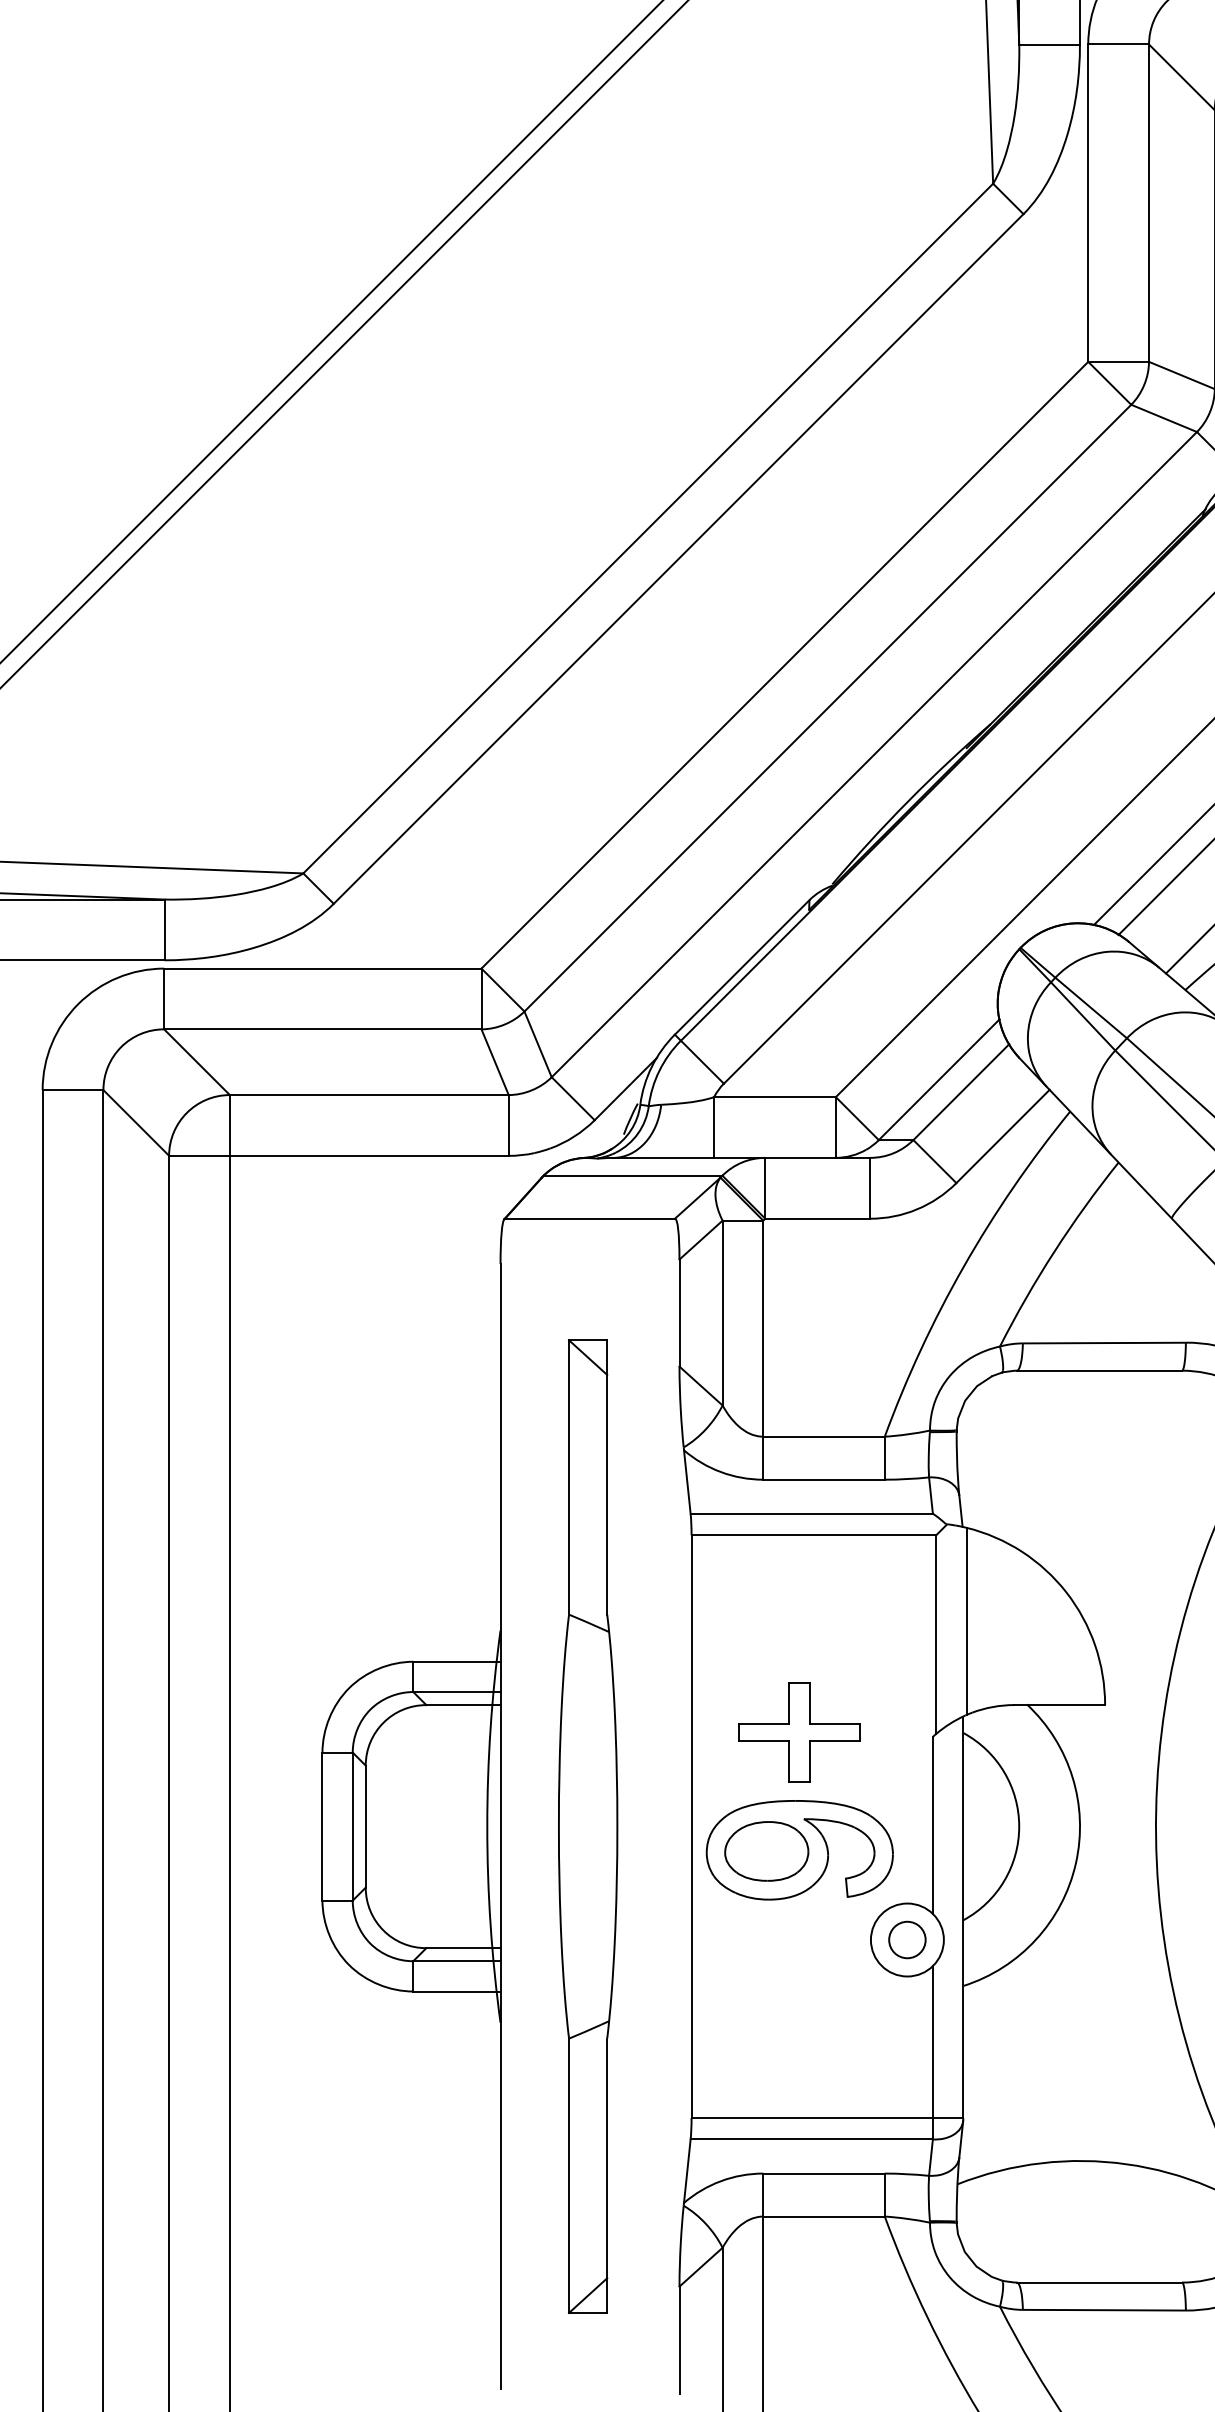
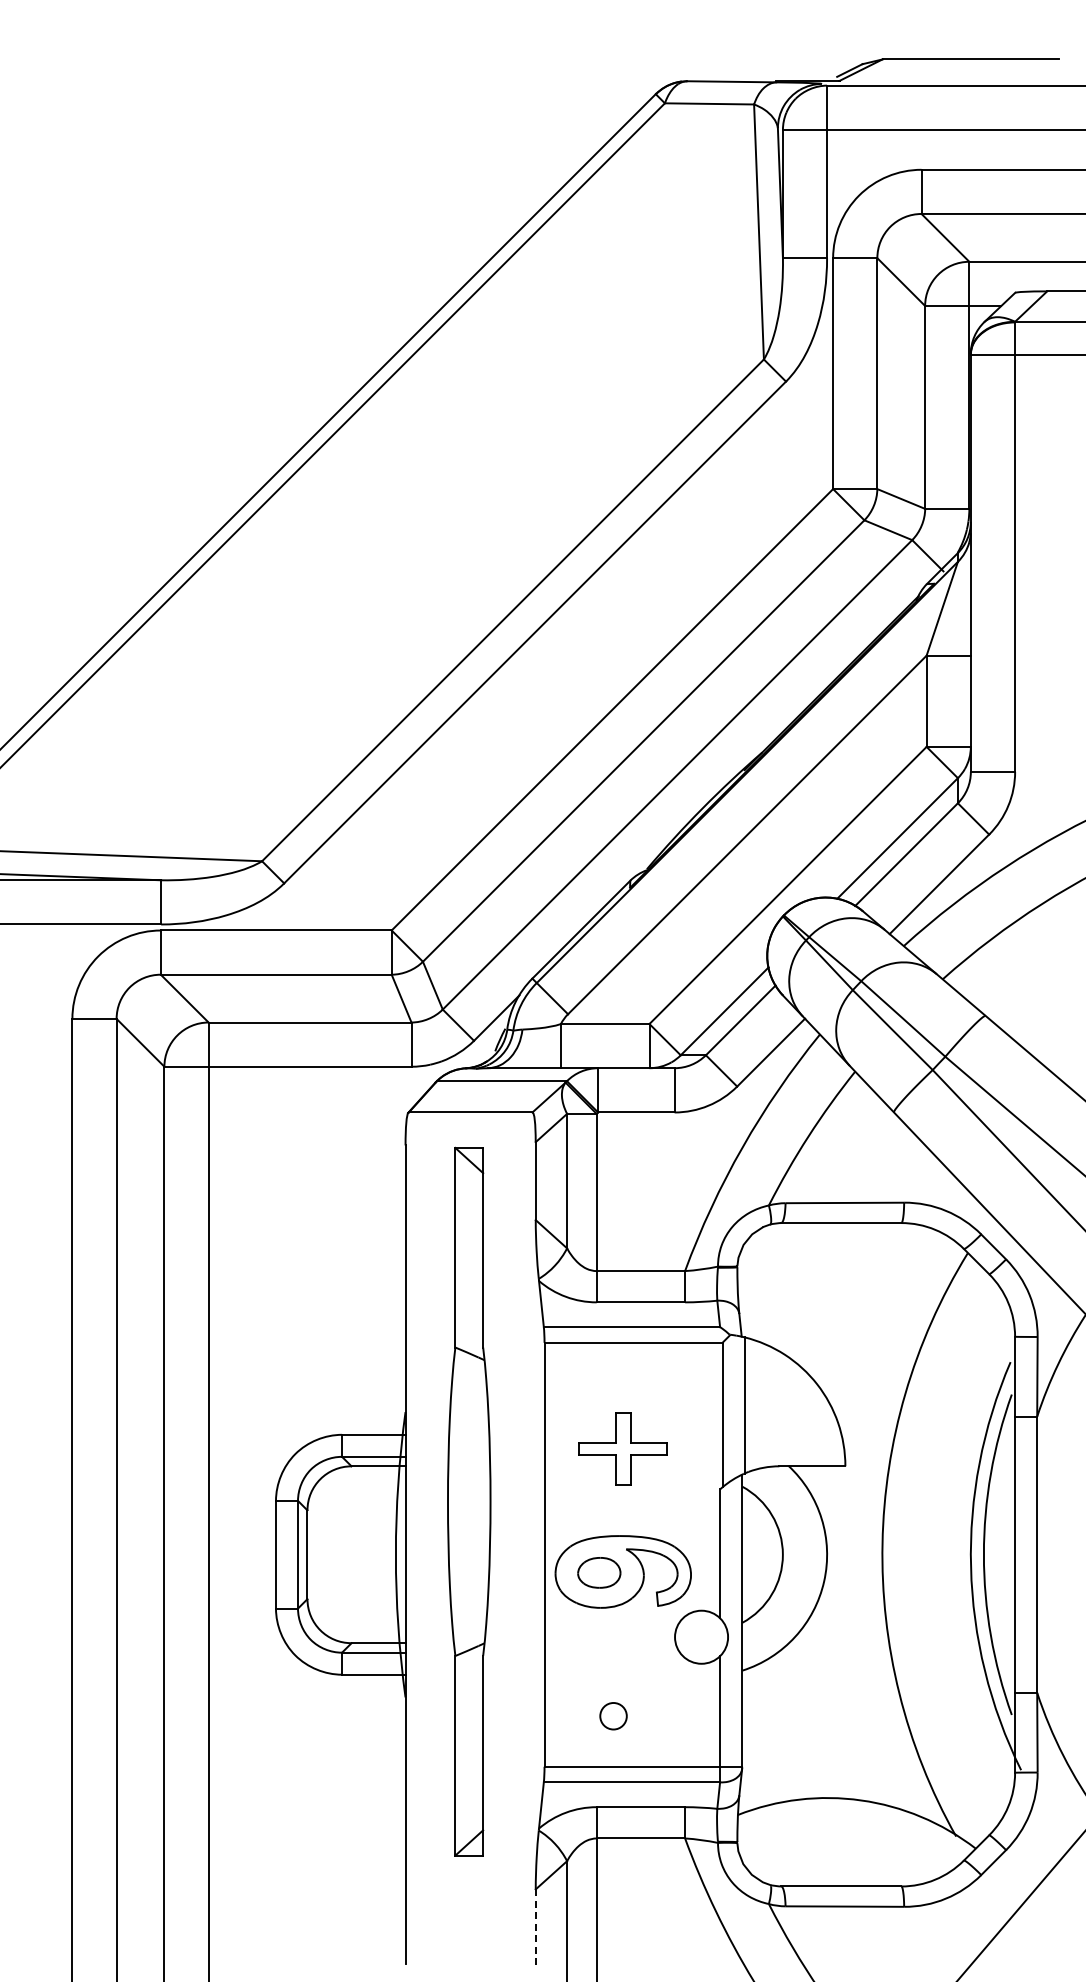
part: (798, 1731) -> (622, 1448), moved
part: (588, 1826) -> (469, 1501), moved
part: (767, 1851) -> (599, 1572), size x0.7
circle: (907, 1940) -> (613, 1716), moved
line: (679, 2340) -> (535, 1928), solid -> dashed

